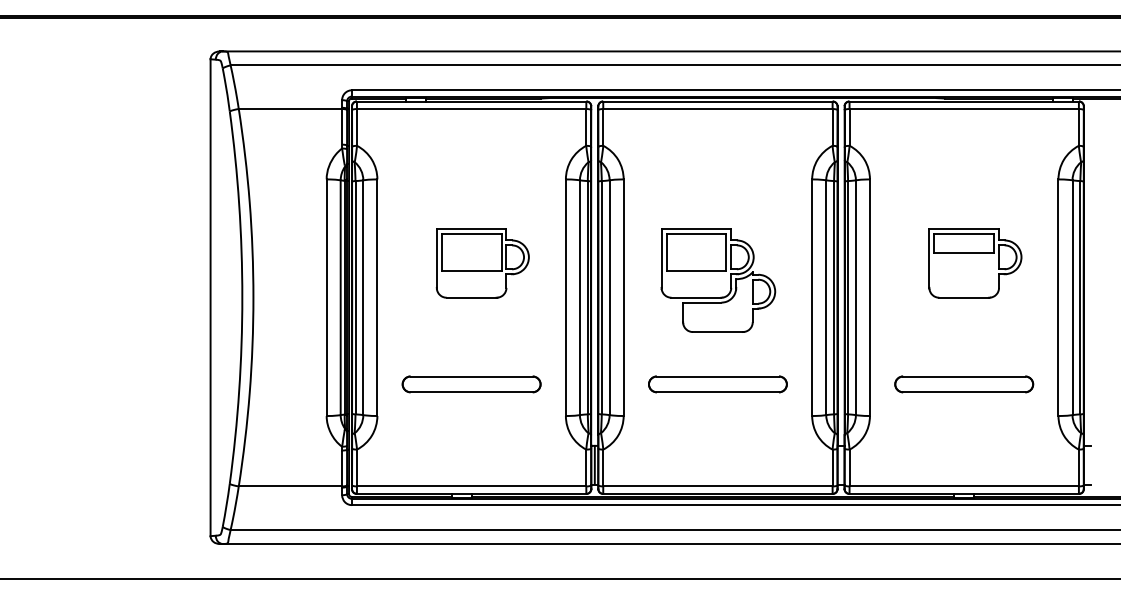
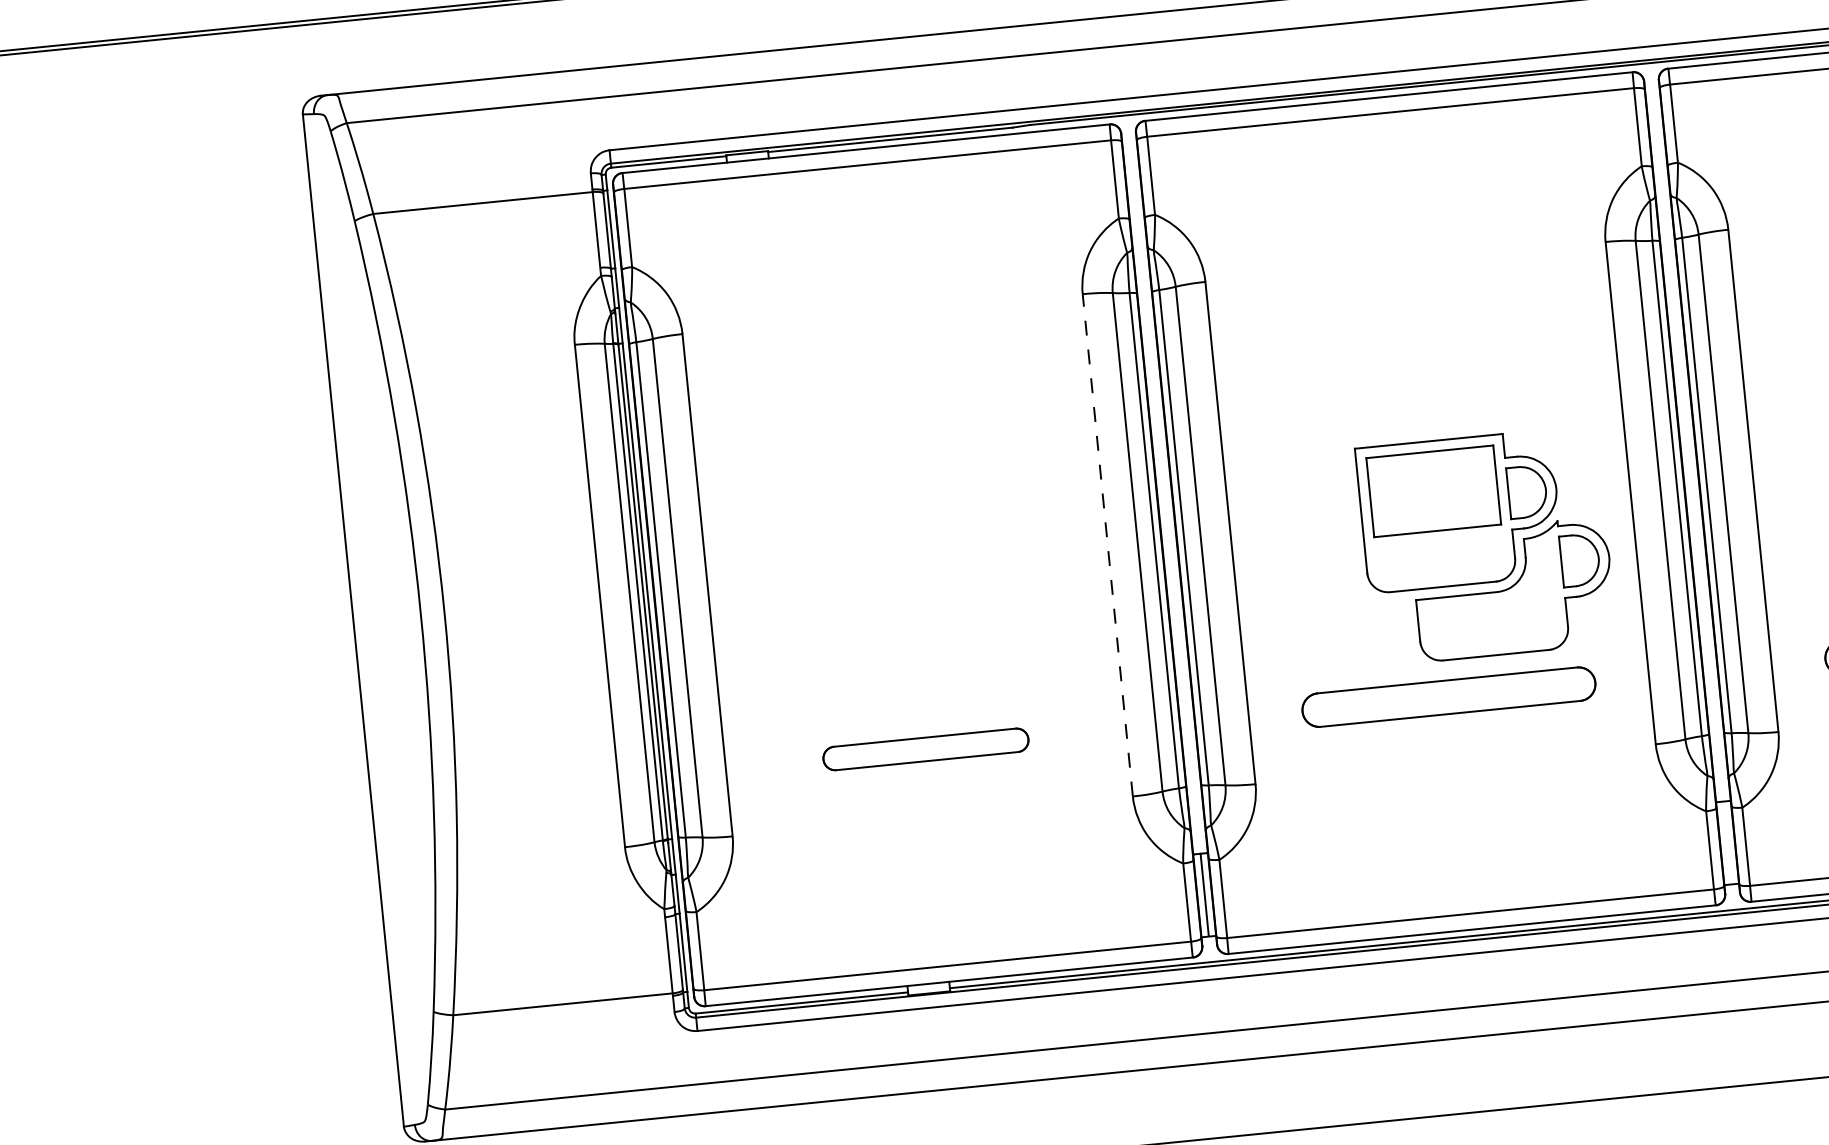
part: (482, 263) -> (923, 490), removed
part: (718, 280) -> (1486, 545), moved
line: (565, 297) -> (1106, 544), solid -> dashed
part: (471, 384) -> (925, 749), size x0.7

